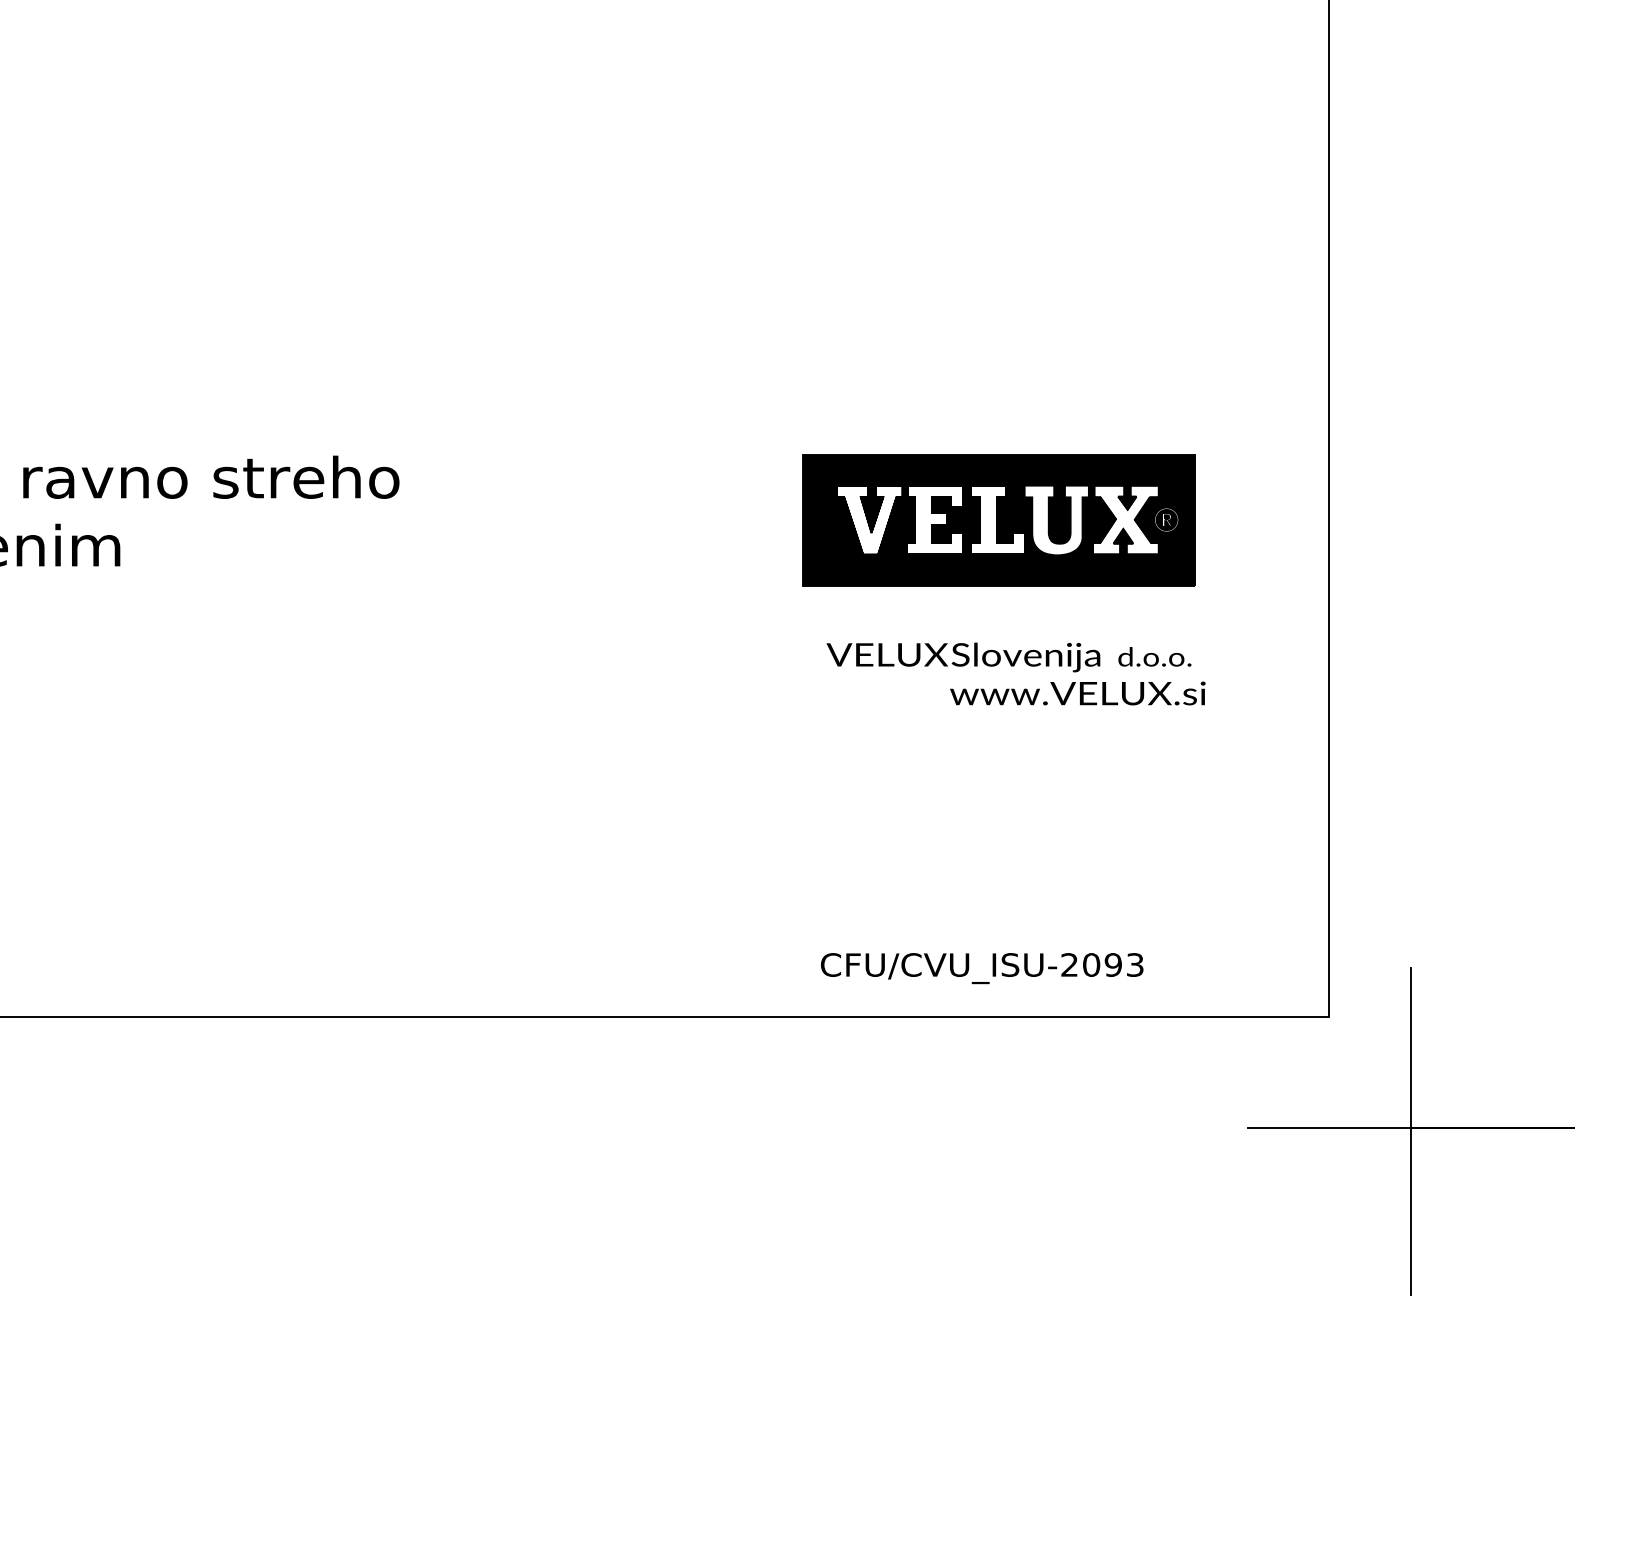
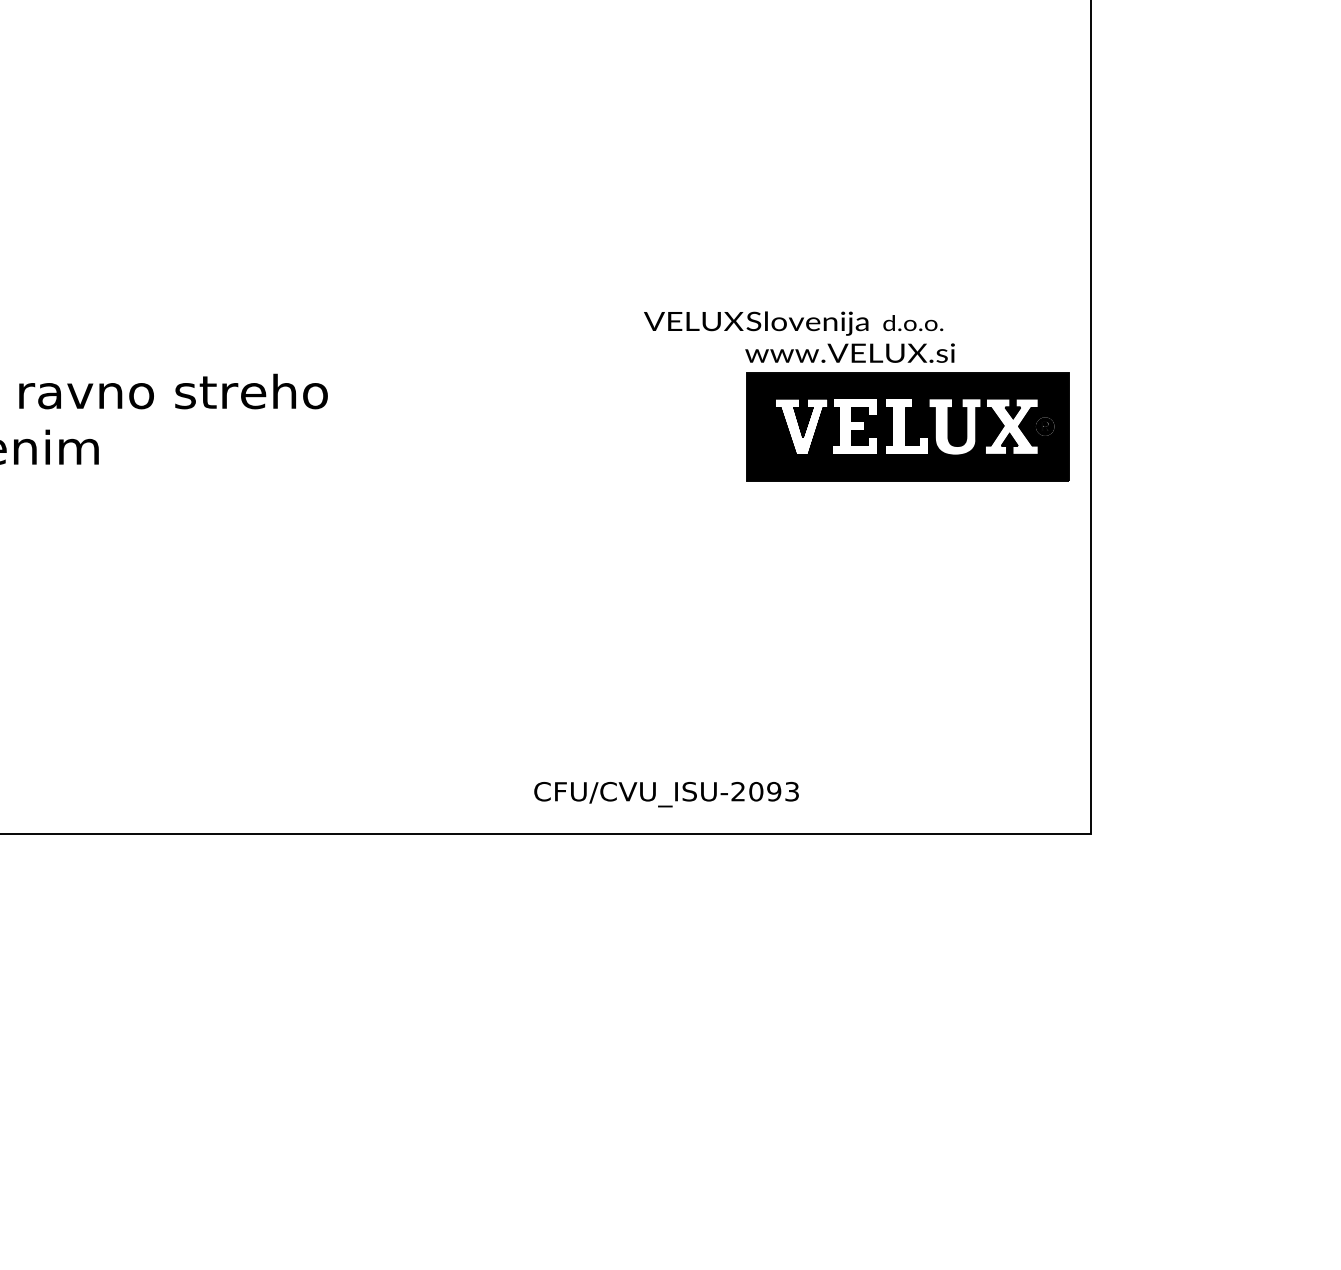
part: (998, 520) -> (907, 427), moved
text: (1015, 673) -> (798, 336), moved
text: (982, 968) -> (666, 794), moved
part: (1410, 1131) -> (1157, 928), removed

